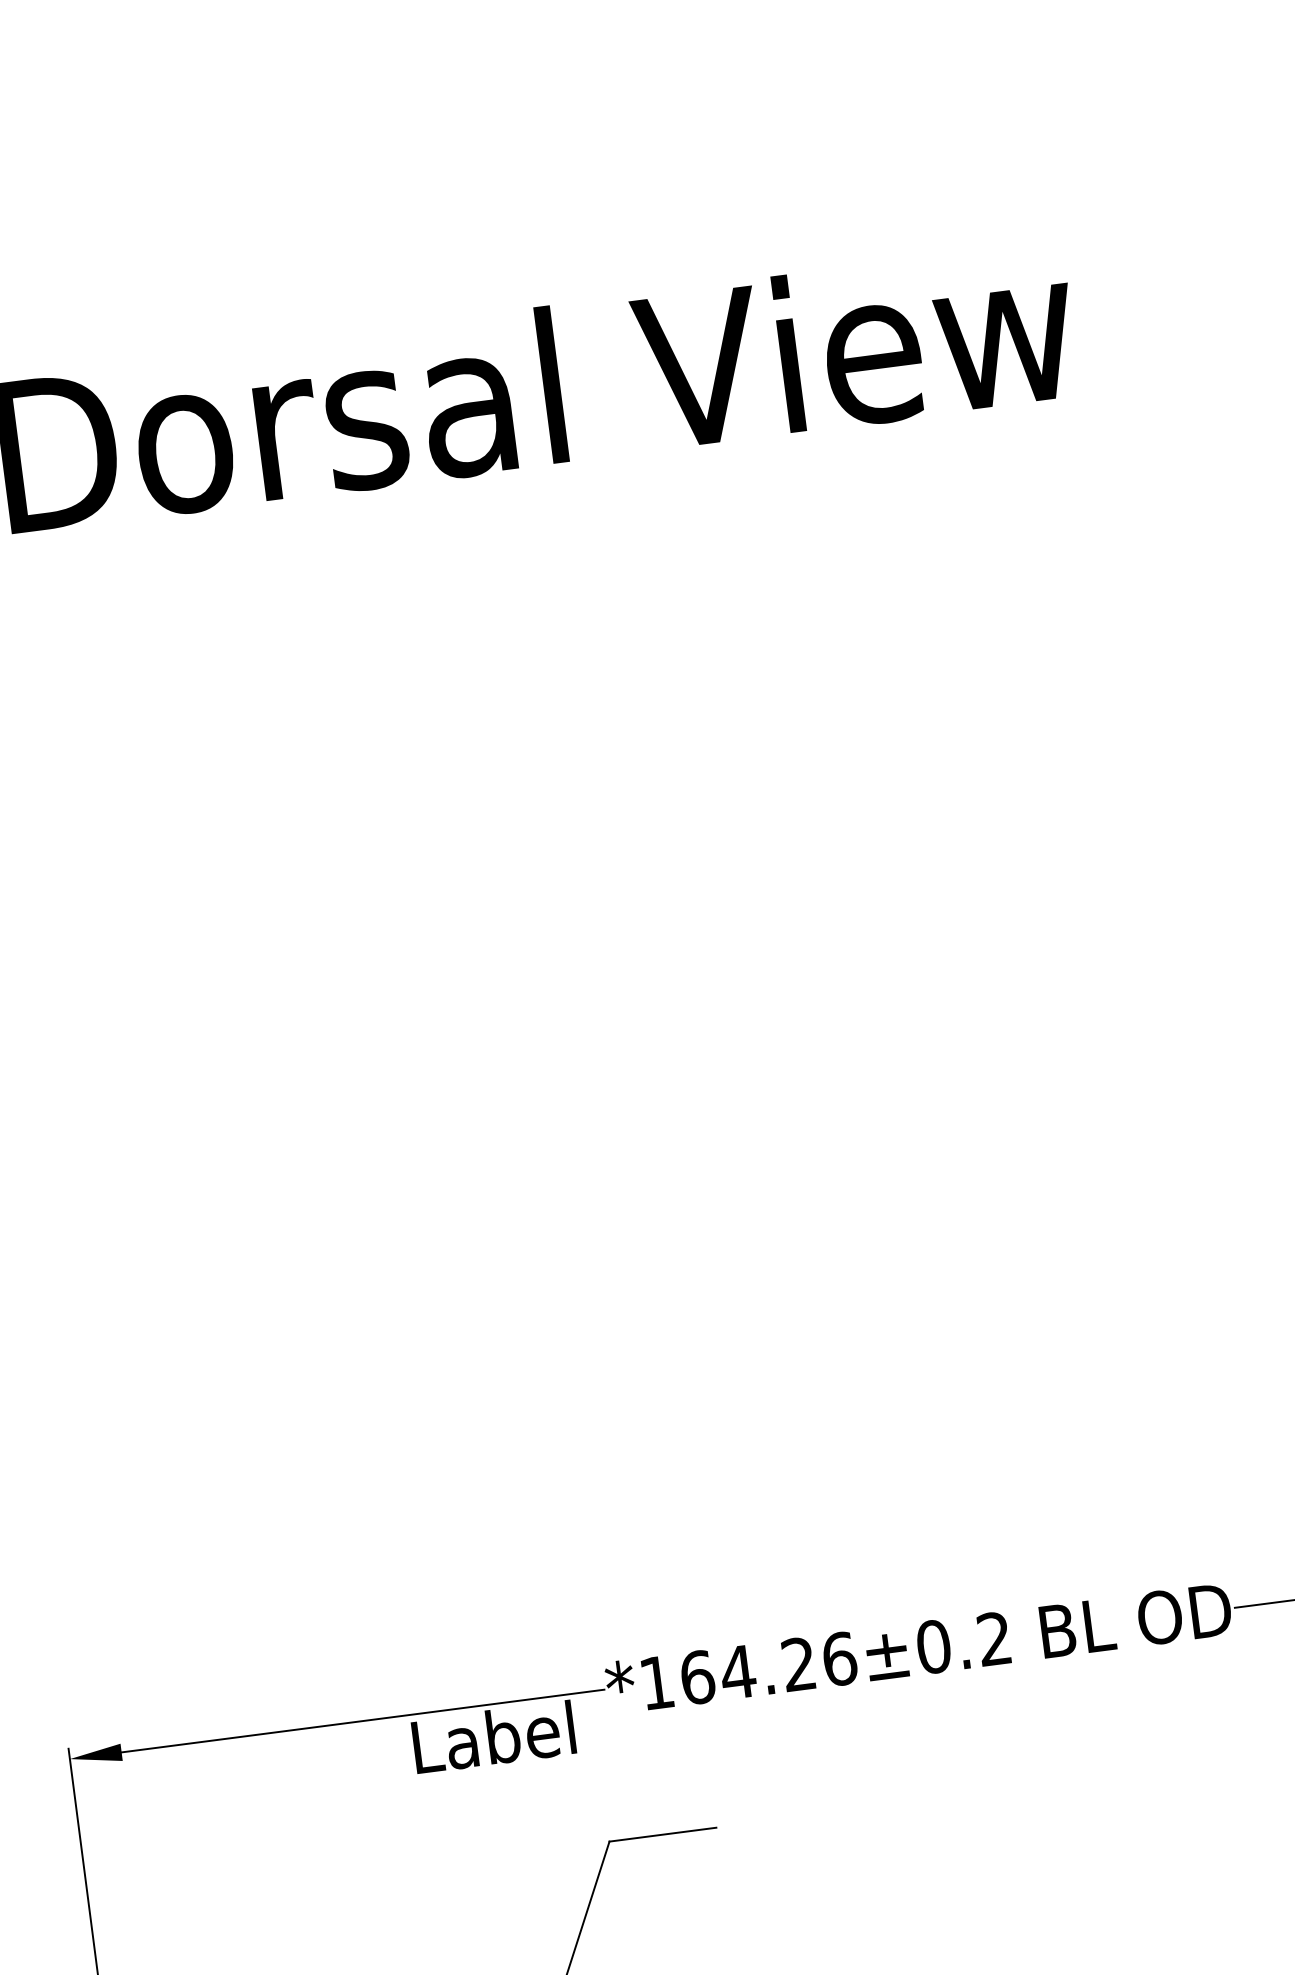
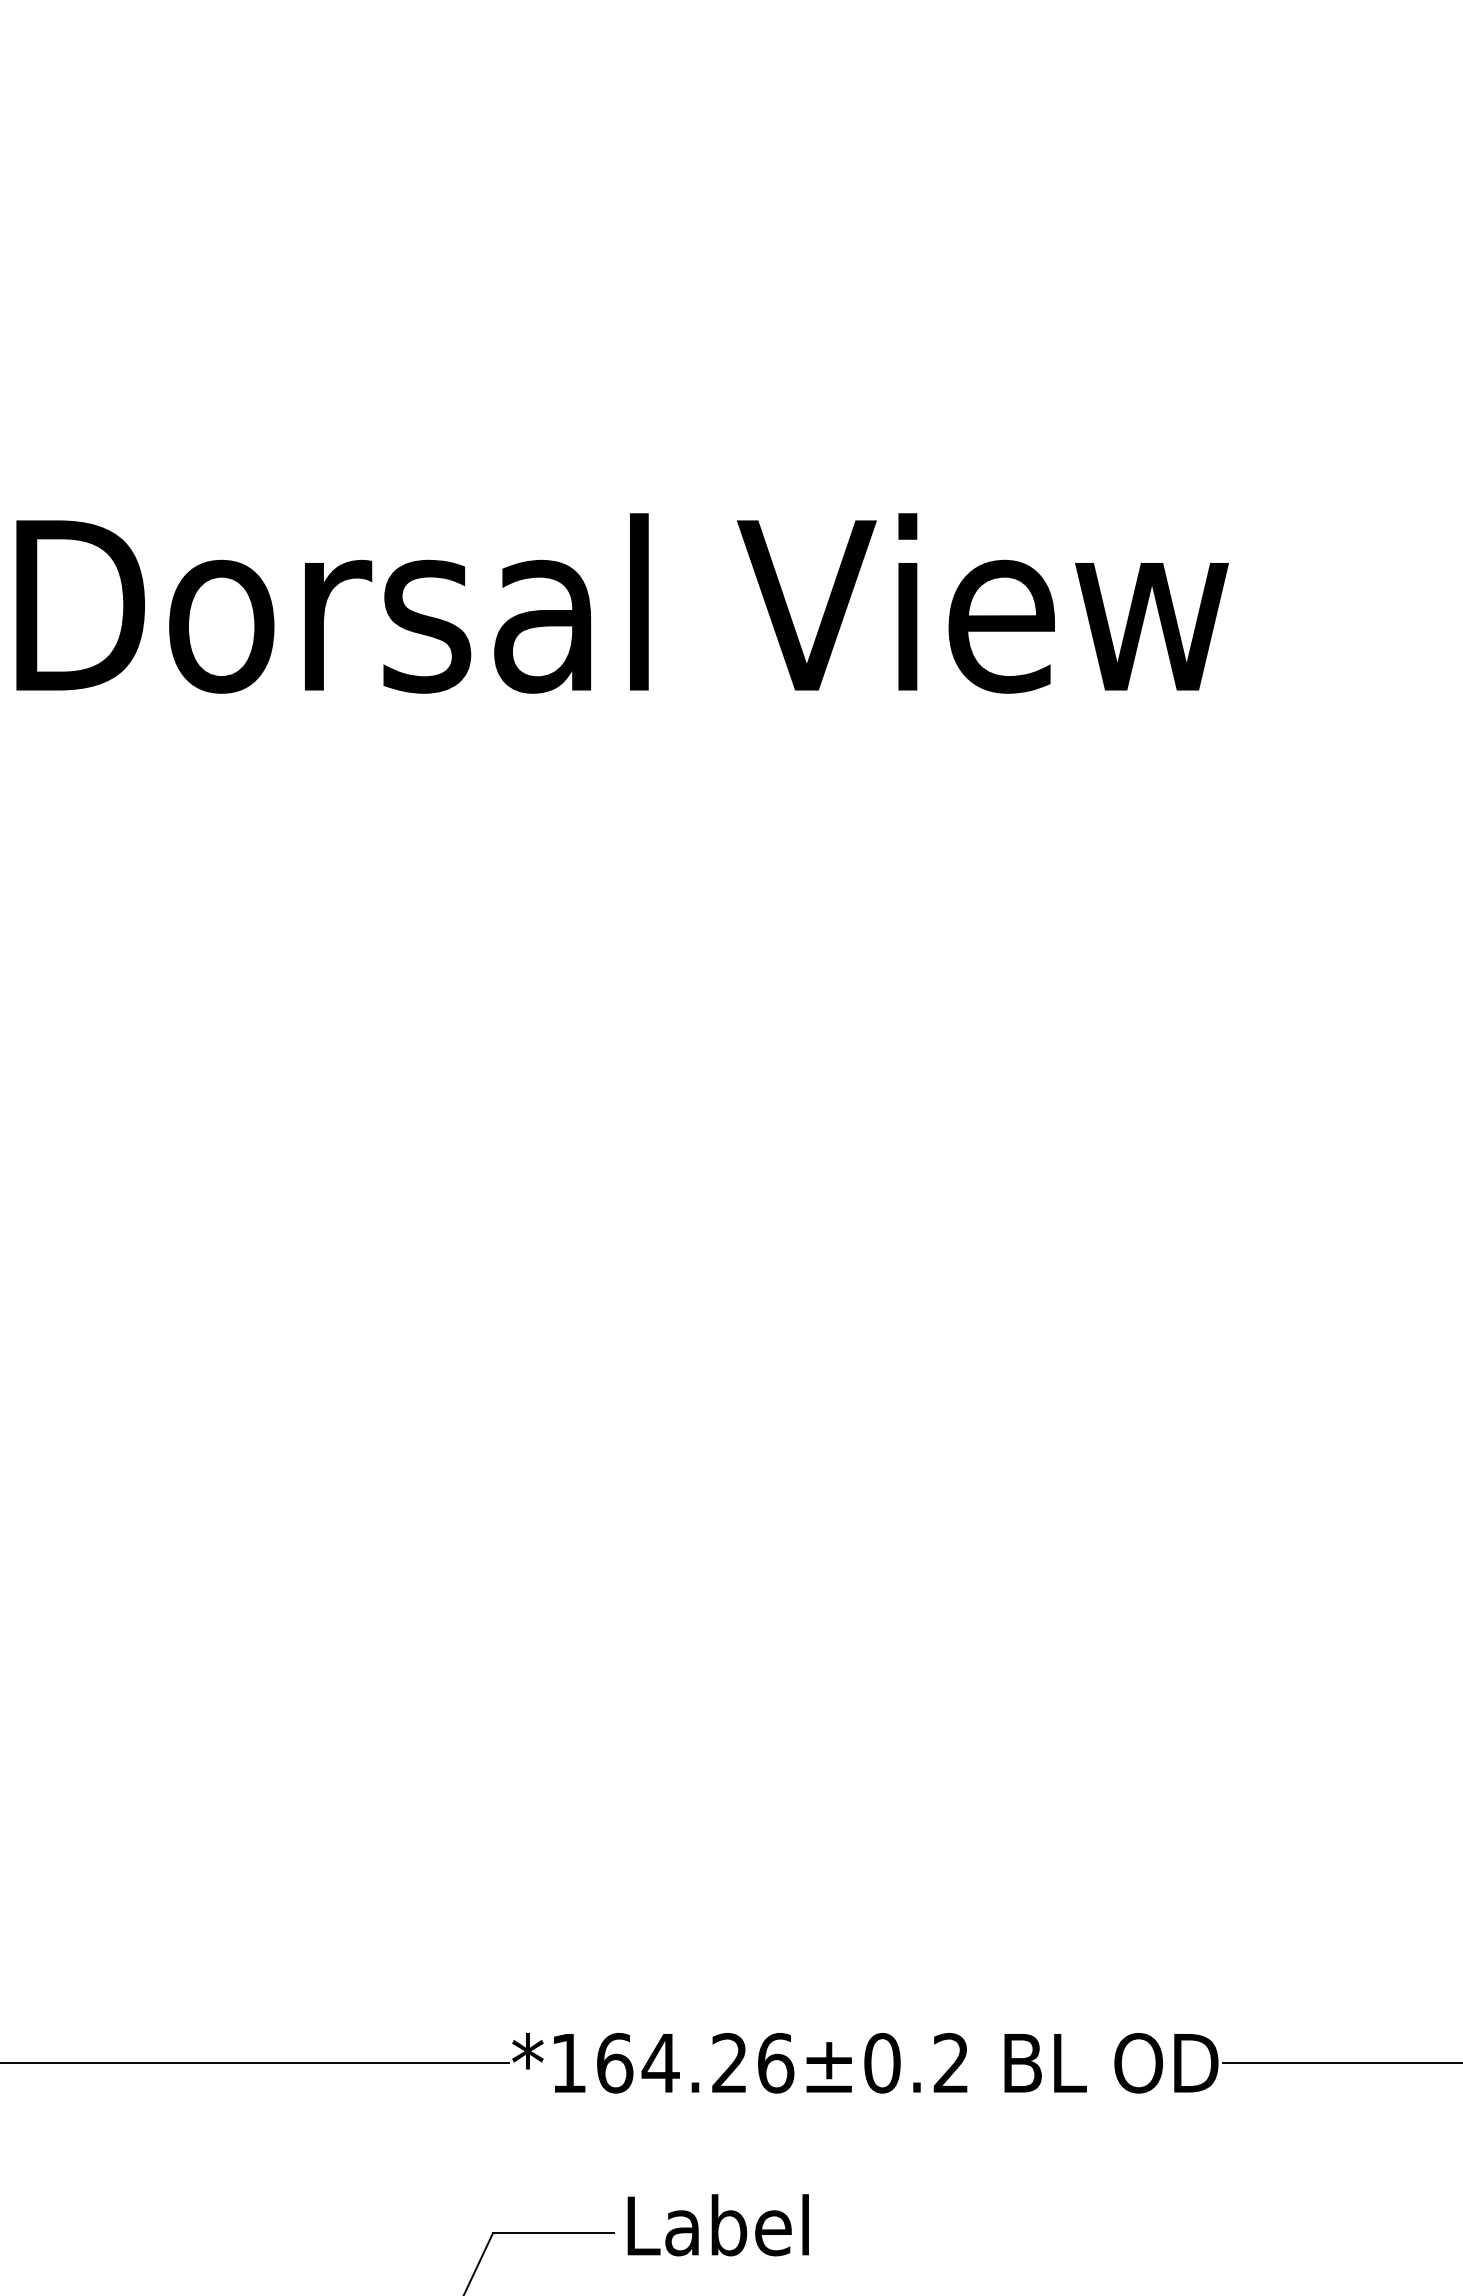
text: (493, 1737) -> (717, 2225), moved

